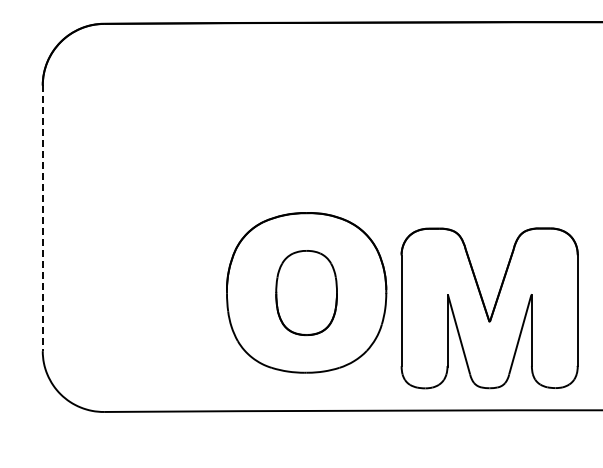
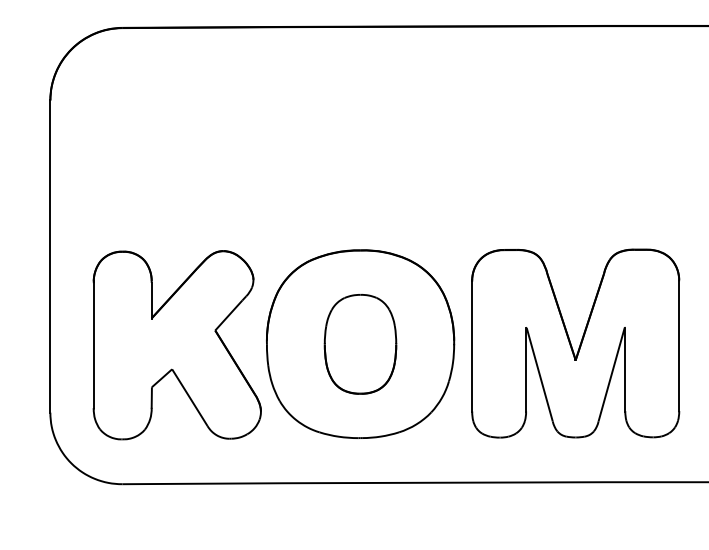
line: (42, 218) -> (50, 256), dashed -> solid
part: (150, 293) -> (177, 344), added
part: (489, 308) -> (575, 343), moved

